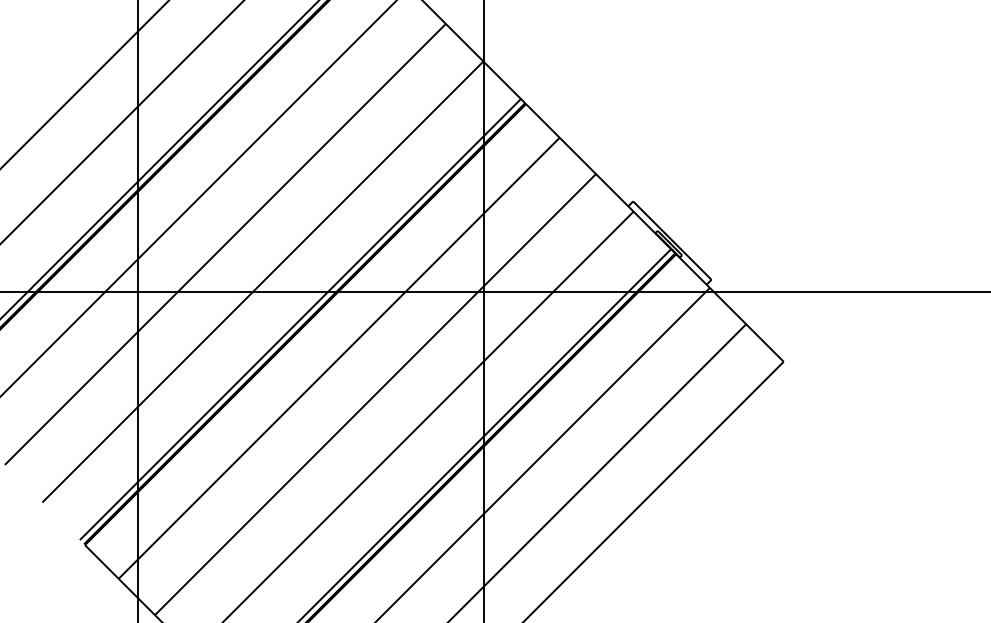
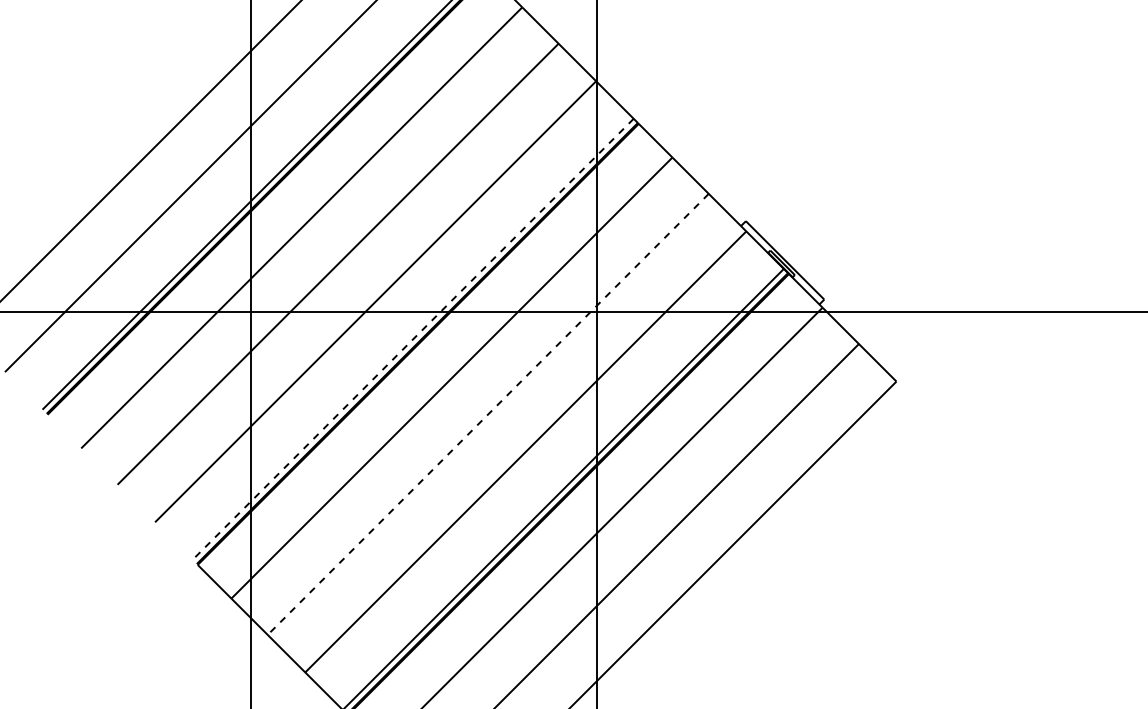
line: (300, 319) -> (413, 339), solid -> dashed
line: (375, 394) -> (488, 414), solid -> dashed

